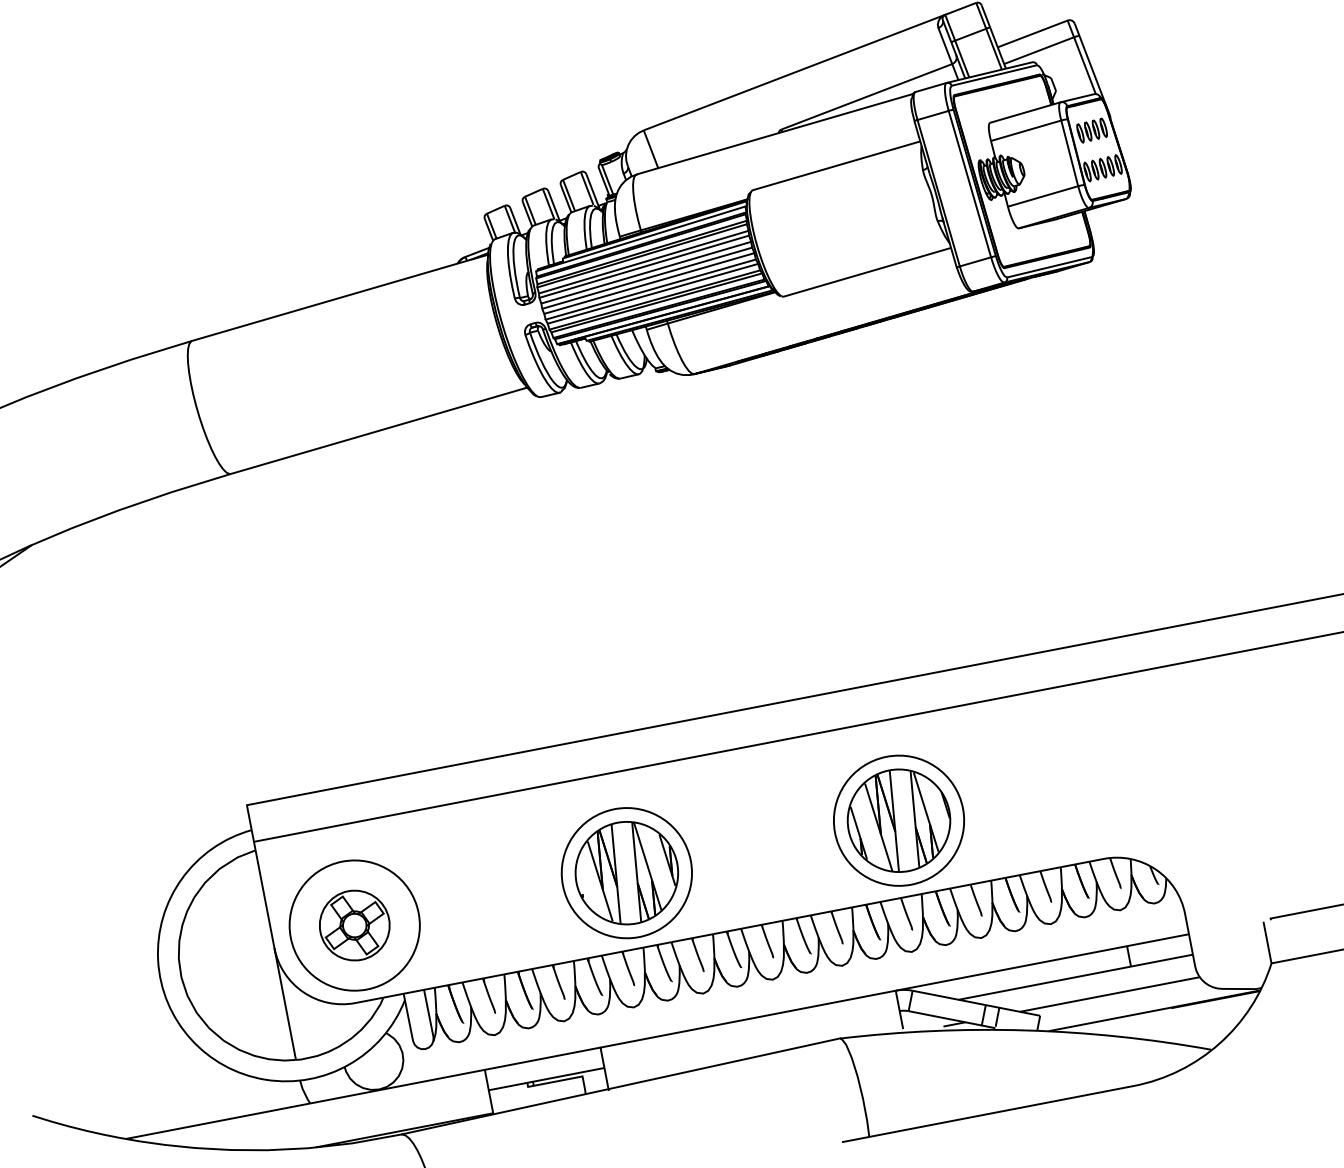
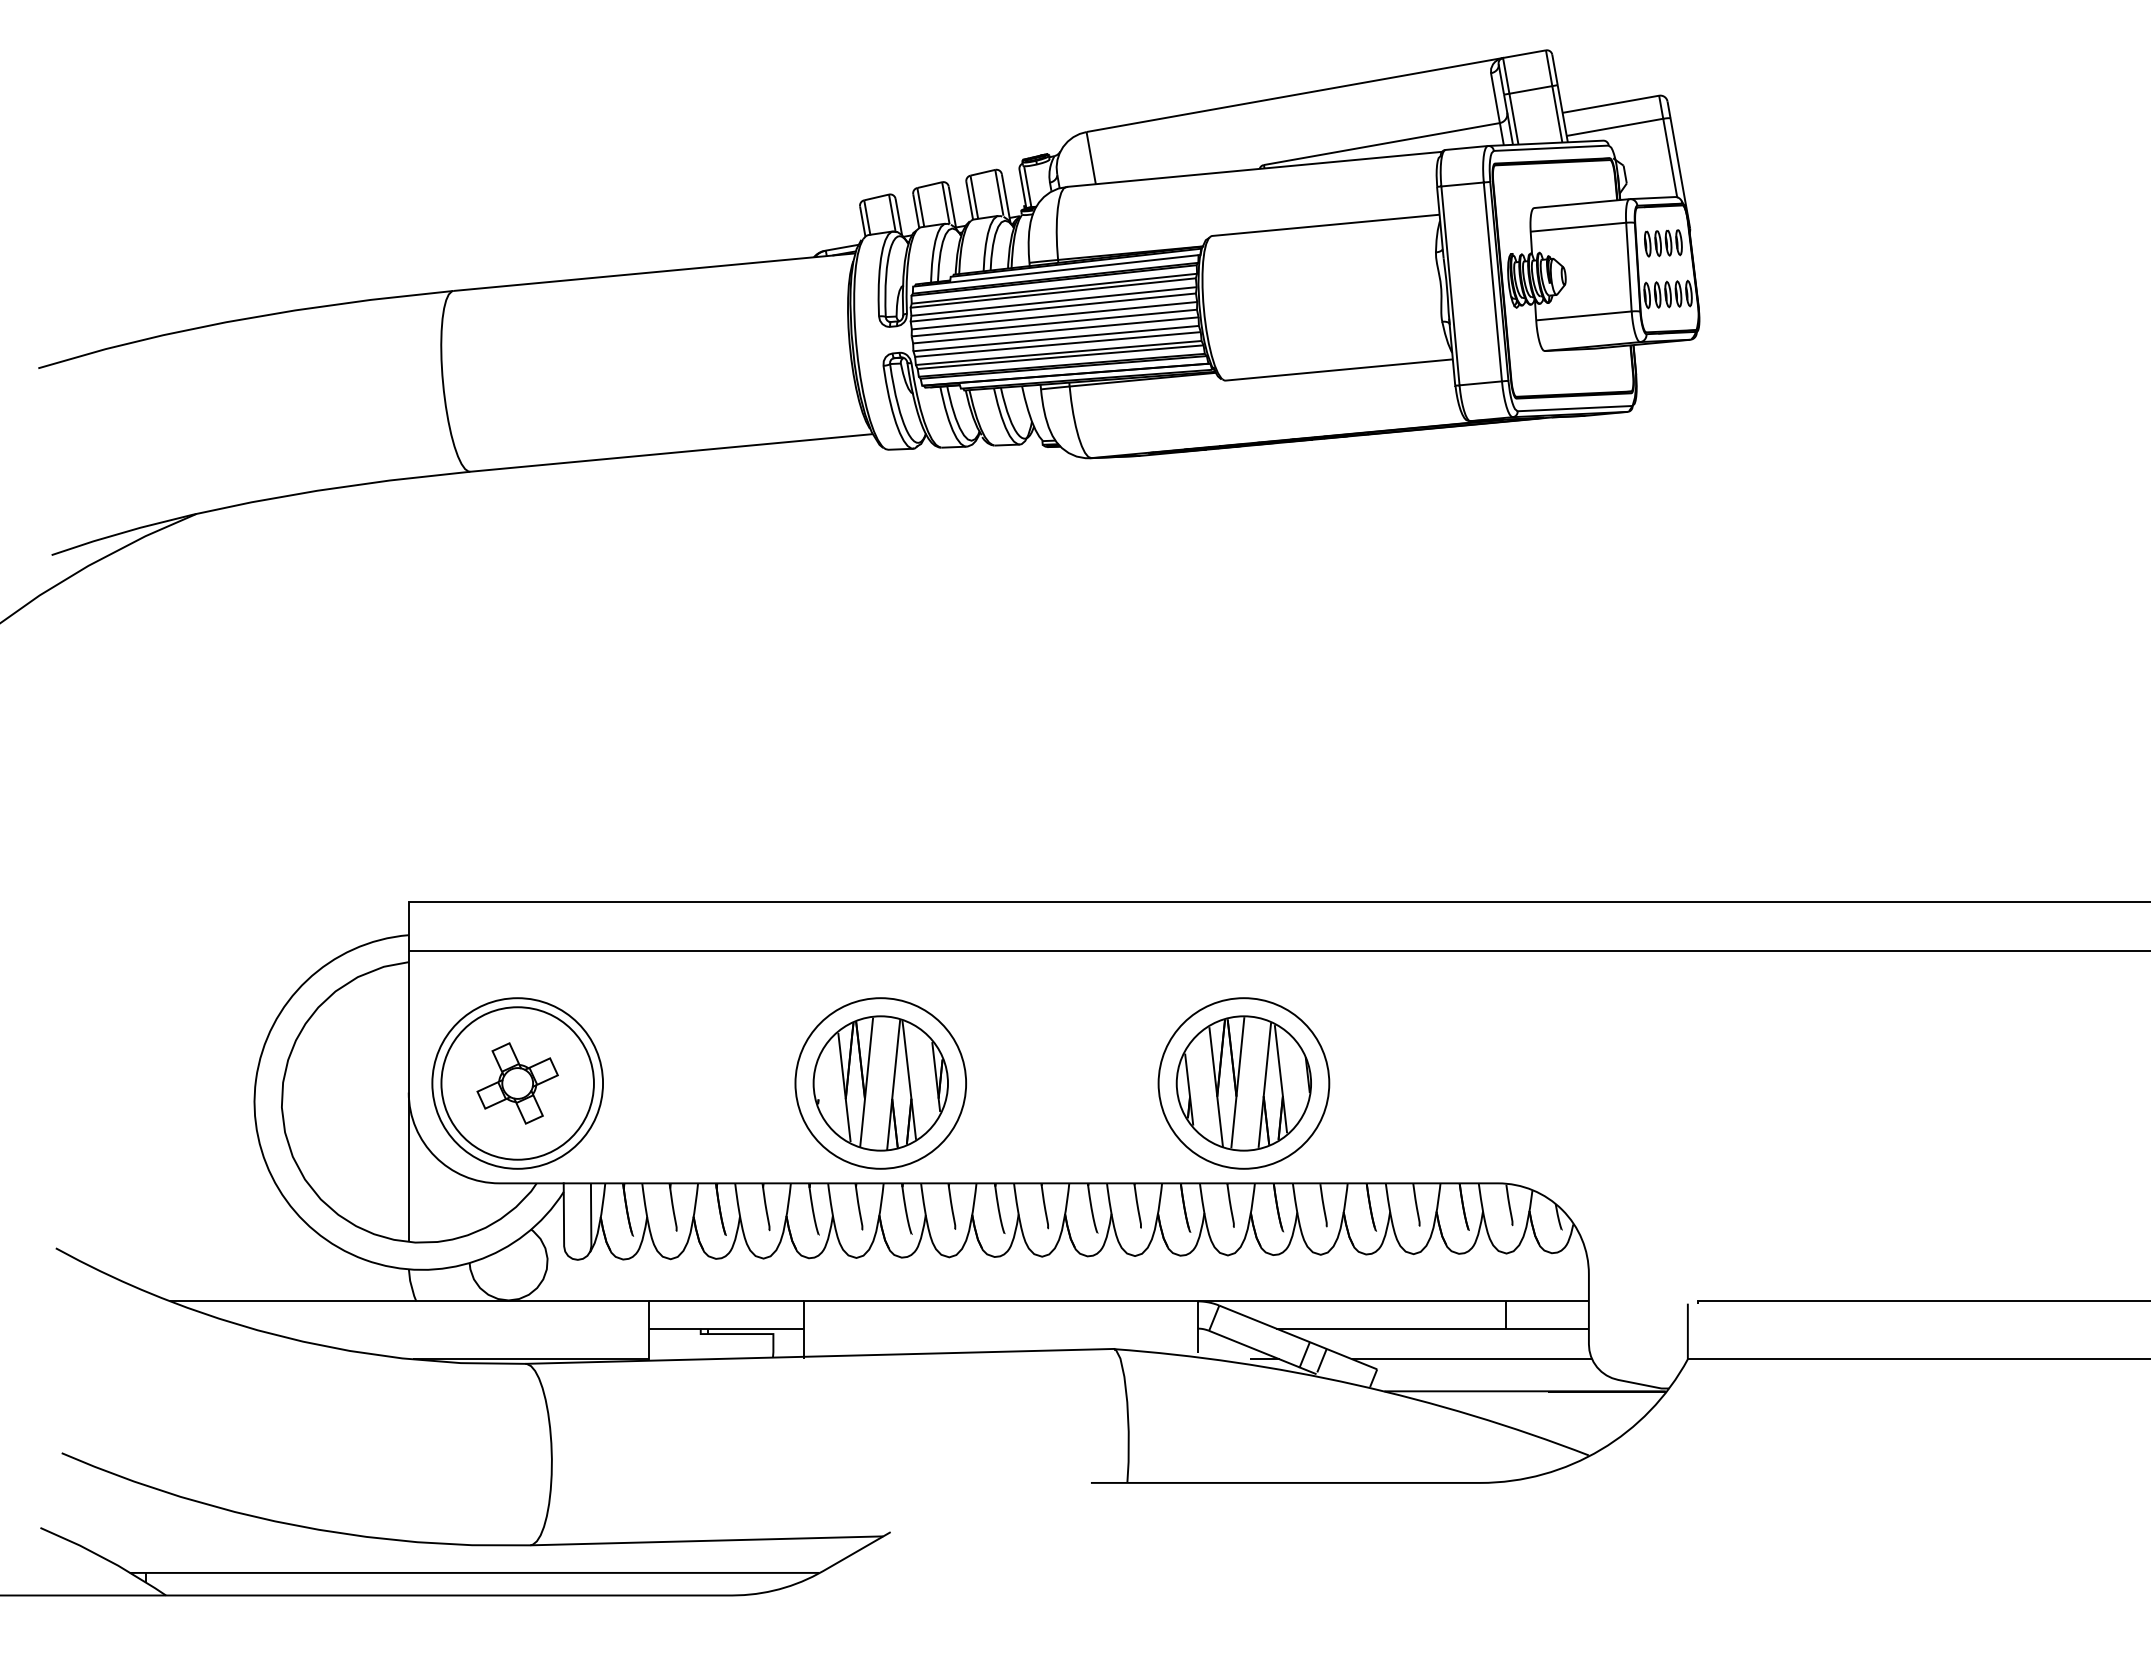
circle: (354, 925) -> (517, 1083), size x1.67

